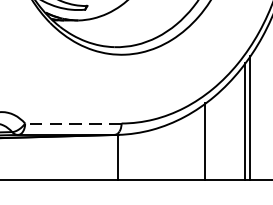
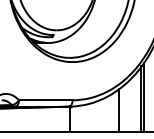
line: (72, 123) -> (45, 100), dashed -> solid

